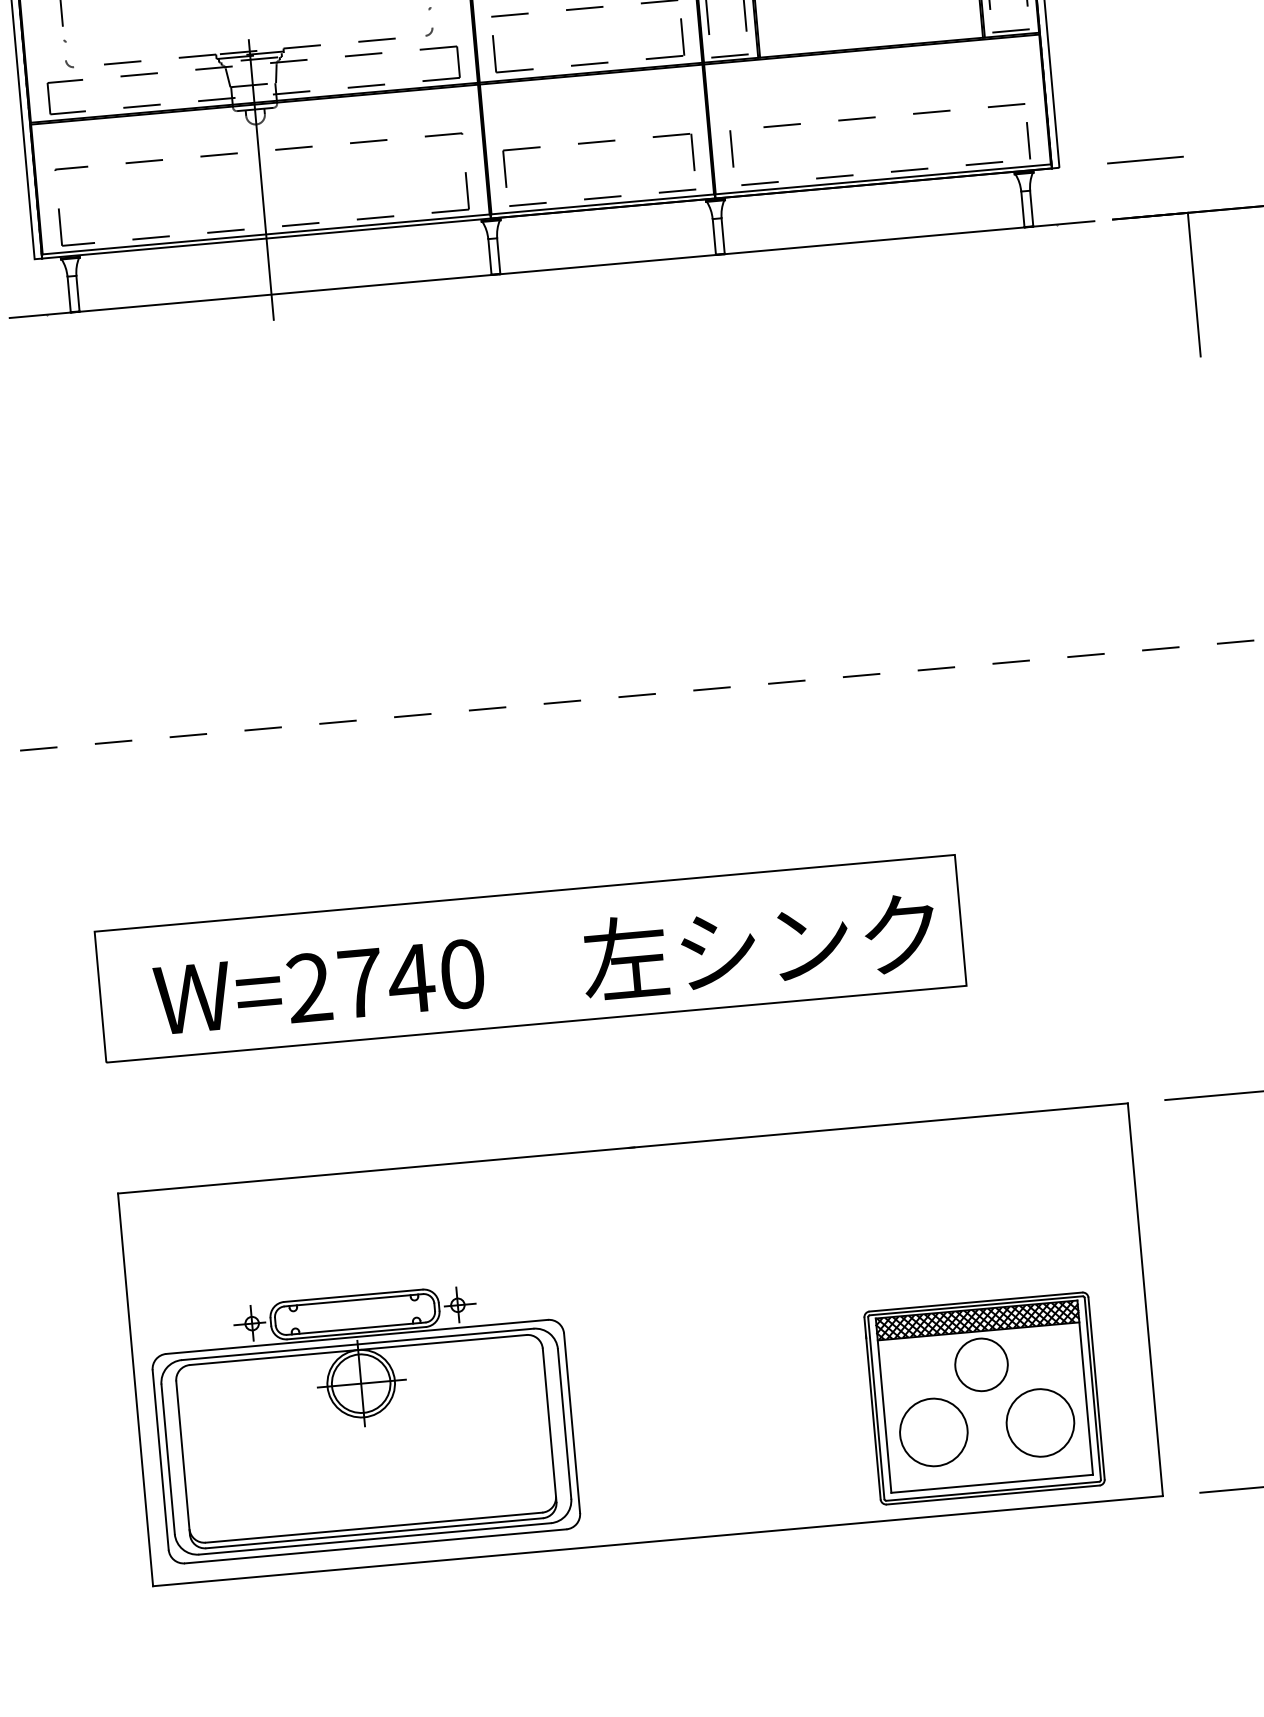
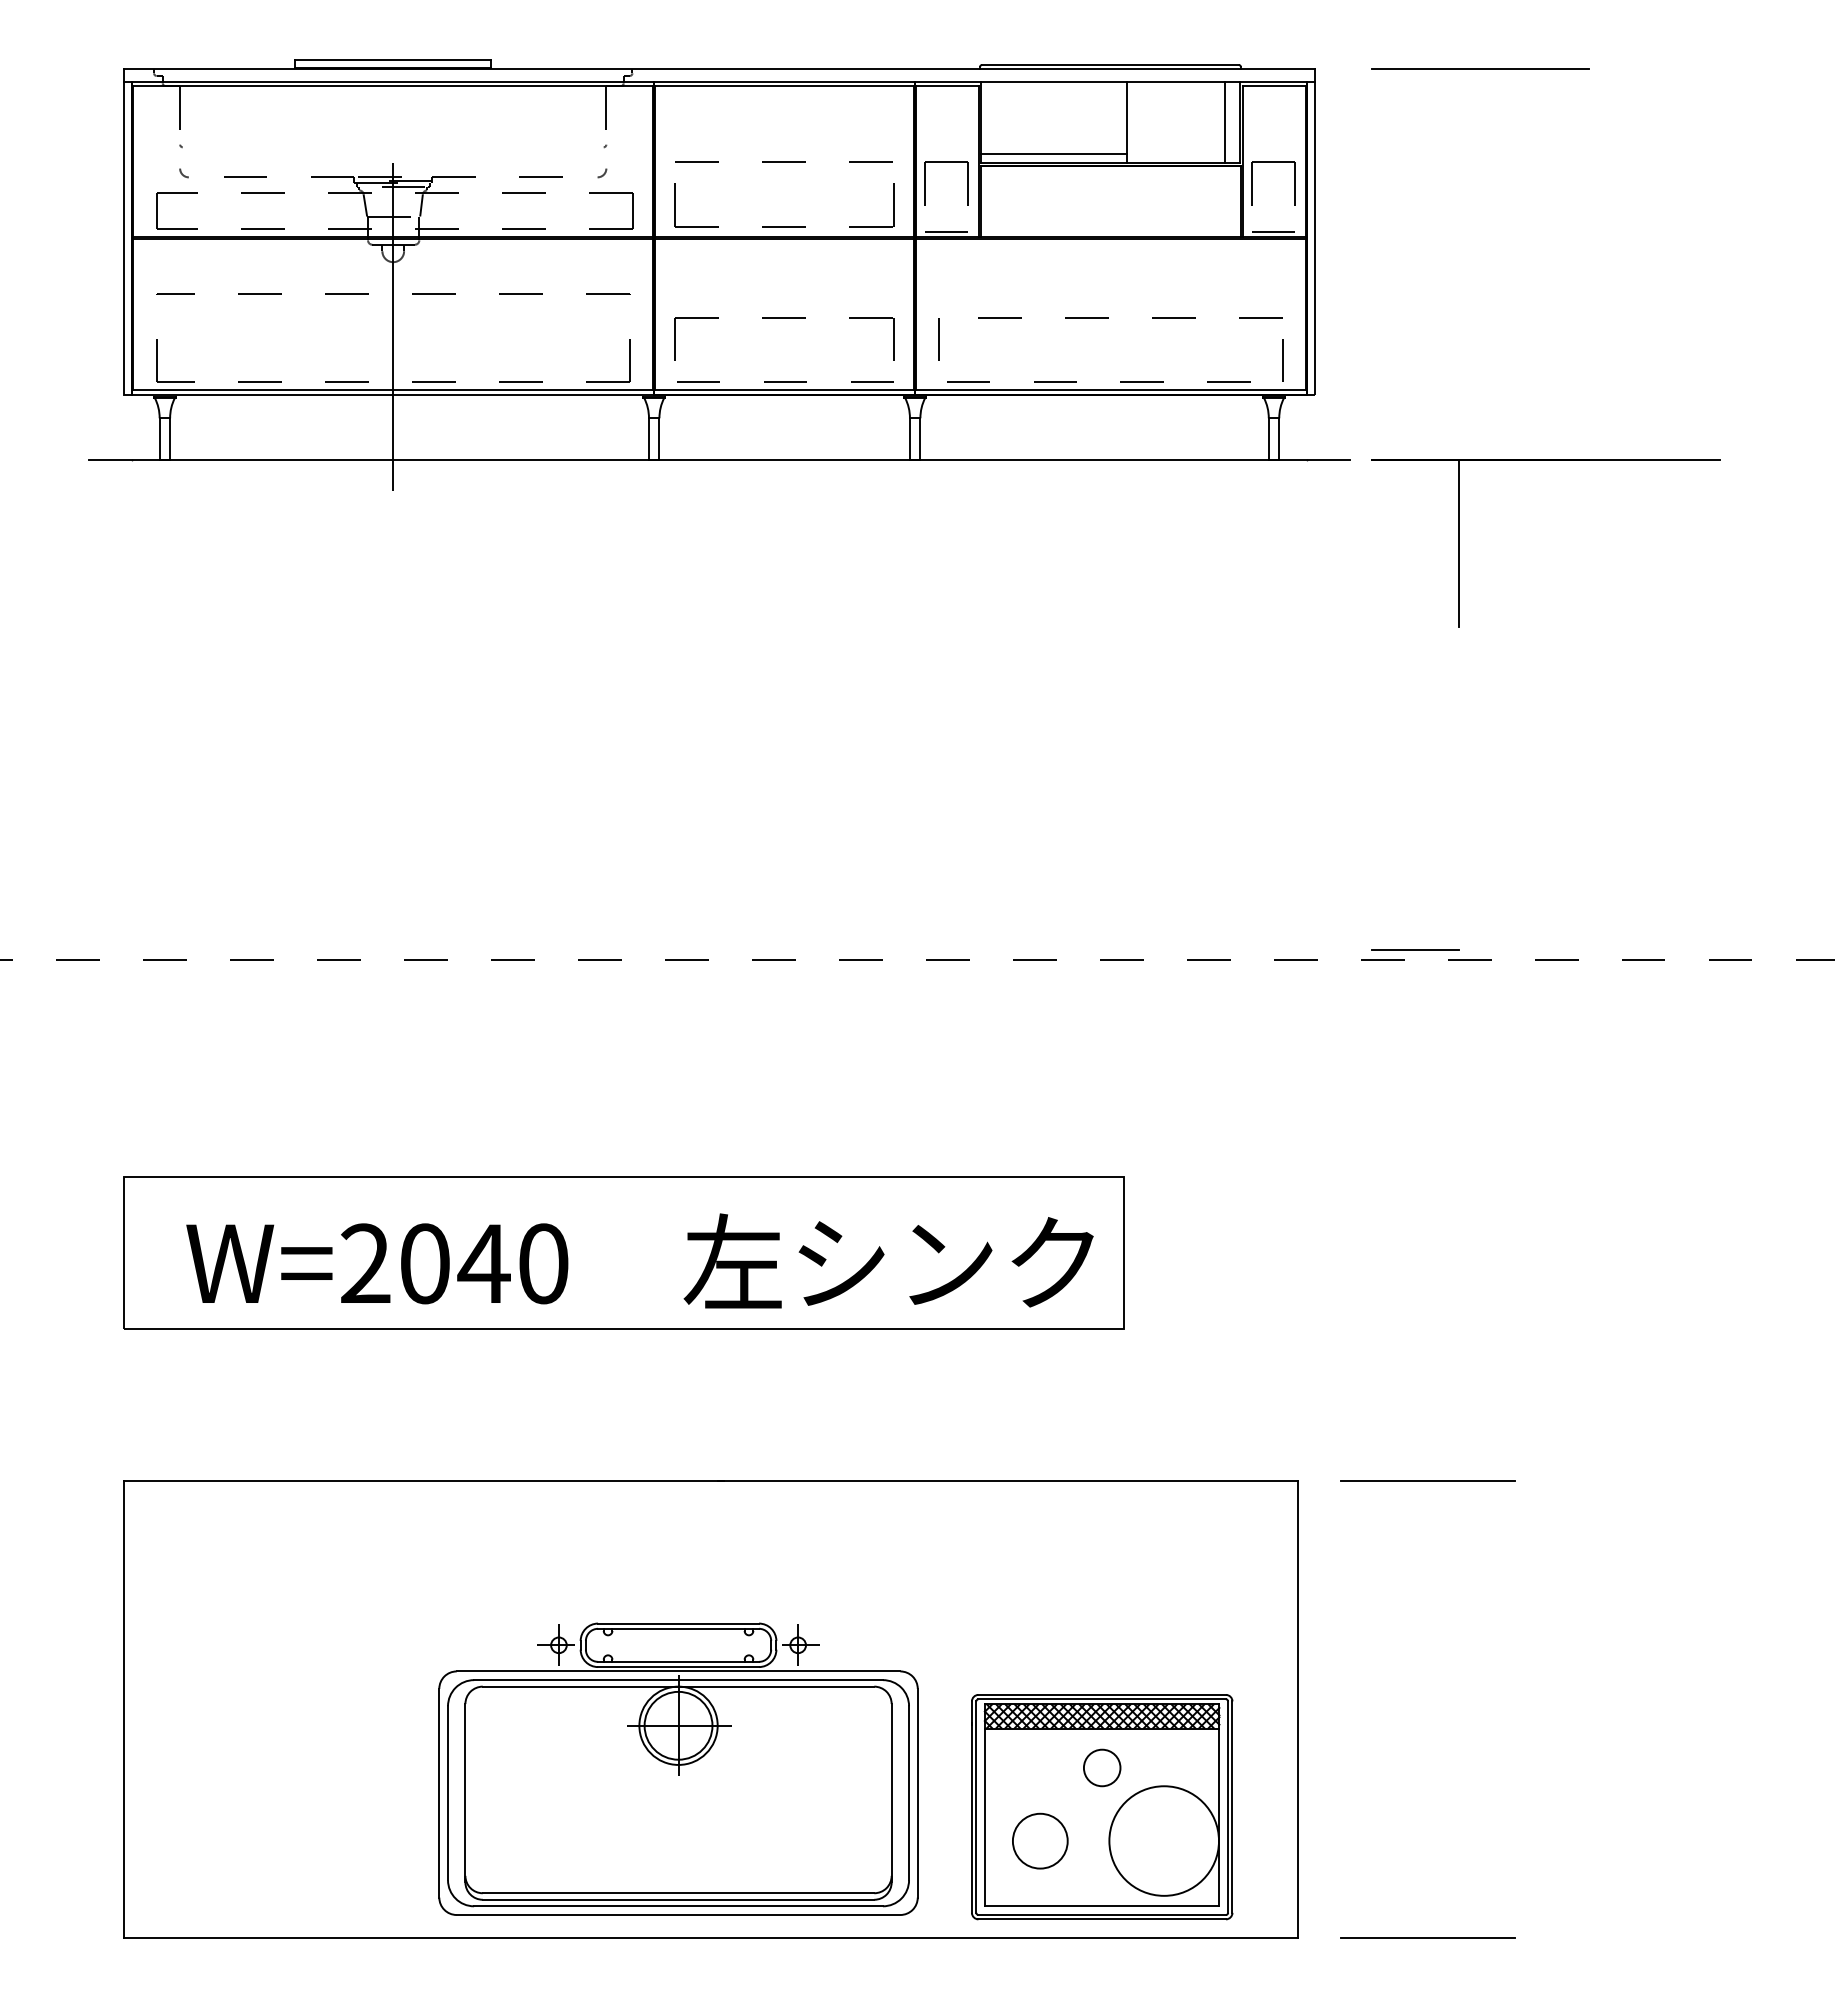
line: (1145, 159) -> (1415, 949), moved
text: (360, 983) -> (425, 1263), W=2740 -> W=2040
circle: (980, 1364) -> (1101, 1767), size x0.6
part: (364, 1420) -> (678, 1768), moved
circle: (1040, 1422) -> (1164, 1840), size x1.4
circle: (934, 1432) -> (1040, 1841), size x0.7

